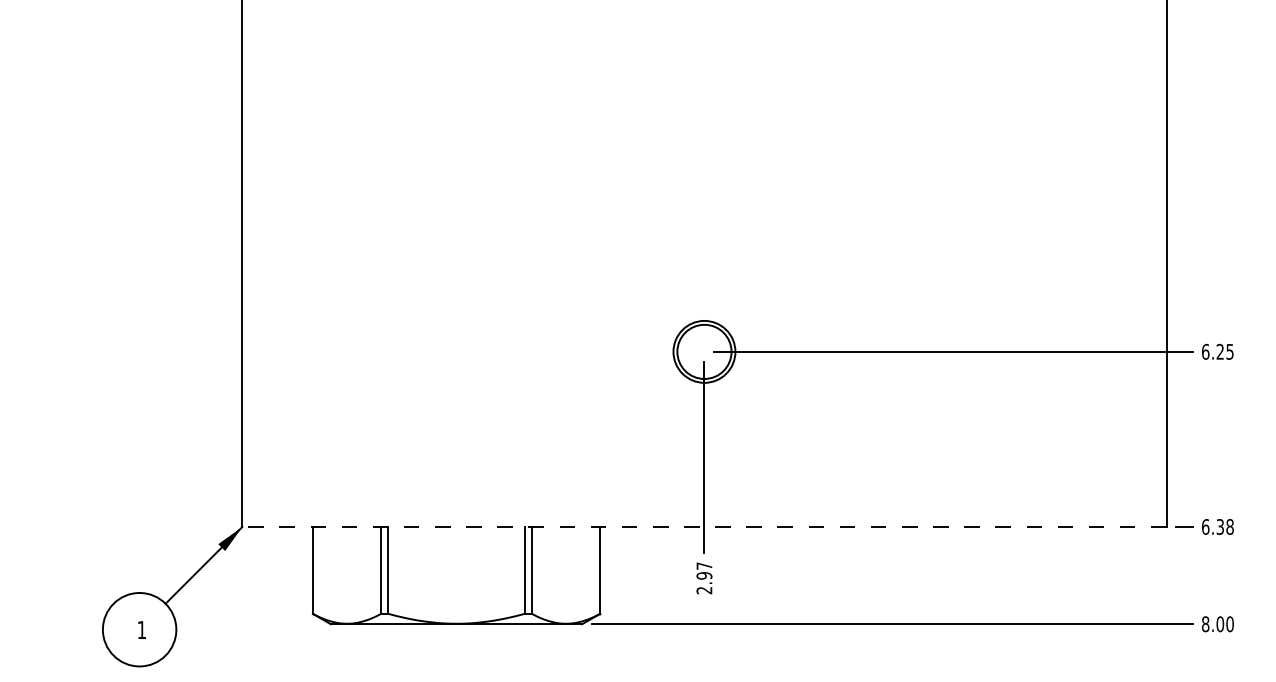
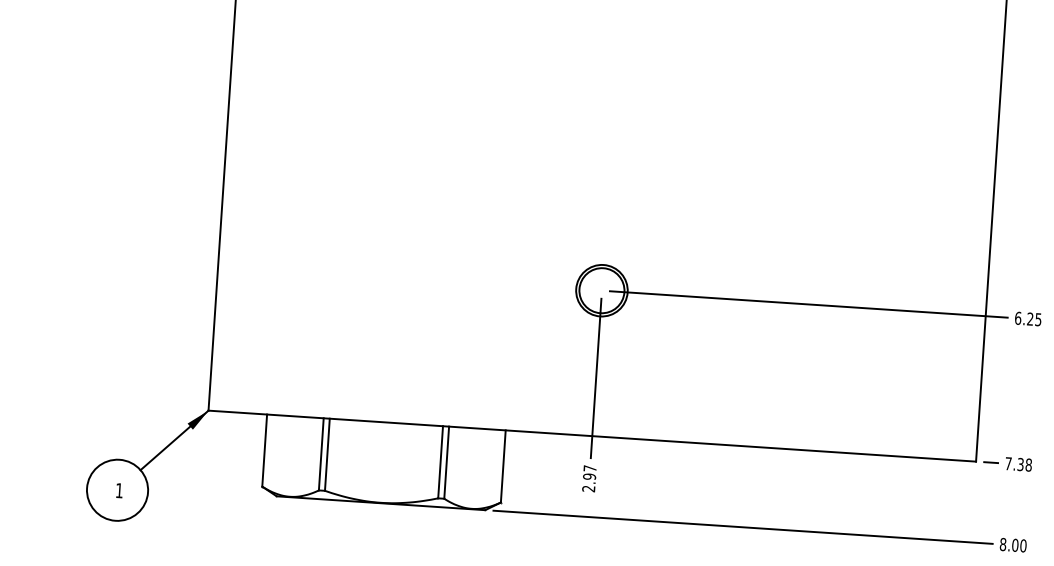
line: (703, 526) -> (591, 435), dashed -> solid
text: (1205, 526) -> (1008, 463), 6.38 -> 7.38

